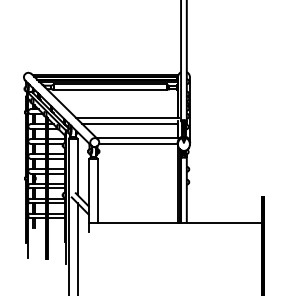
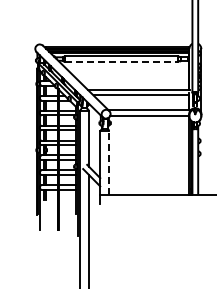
line: (110, 90) -> (121, 62), solid -> dashed
line: (98, 191) -> (109, 163), solid -> dashed

